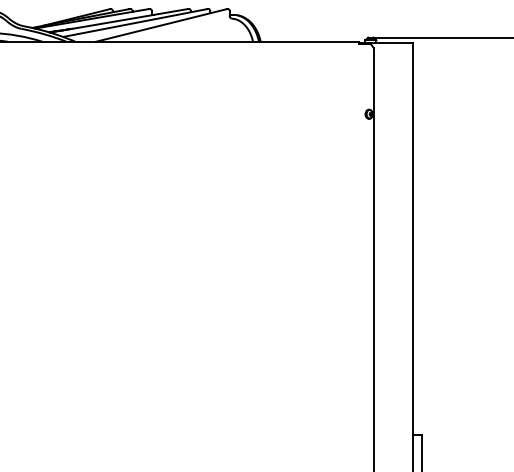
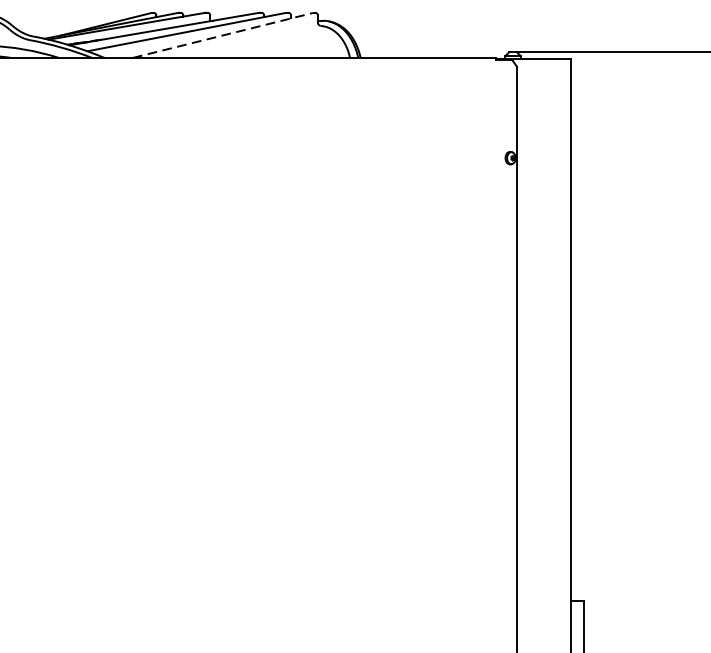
line: (161, 25) -> (223, 35), solid -> dashed

